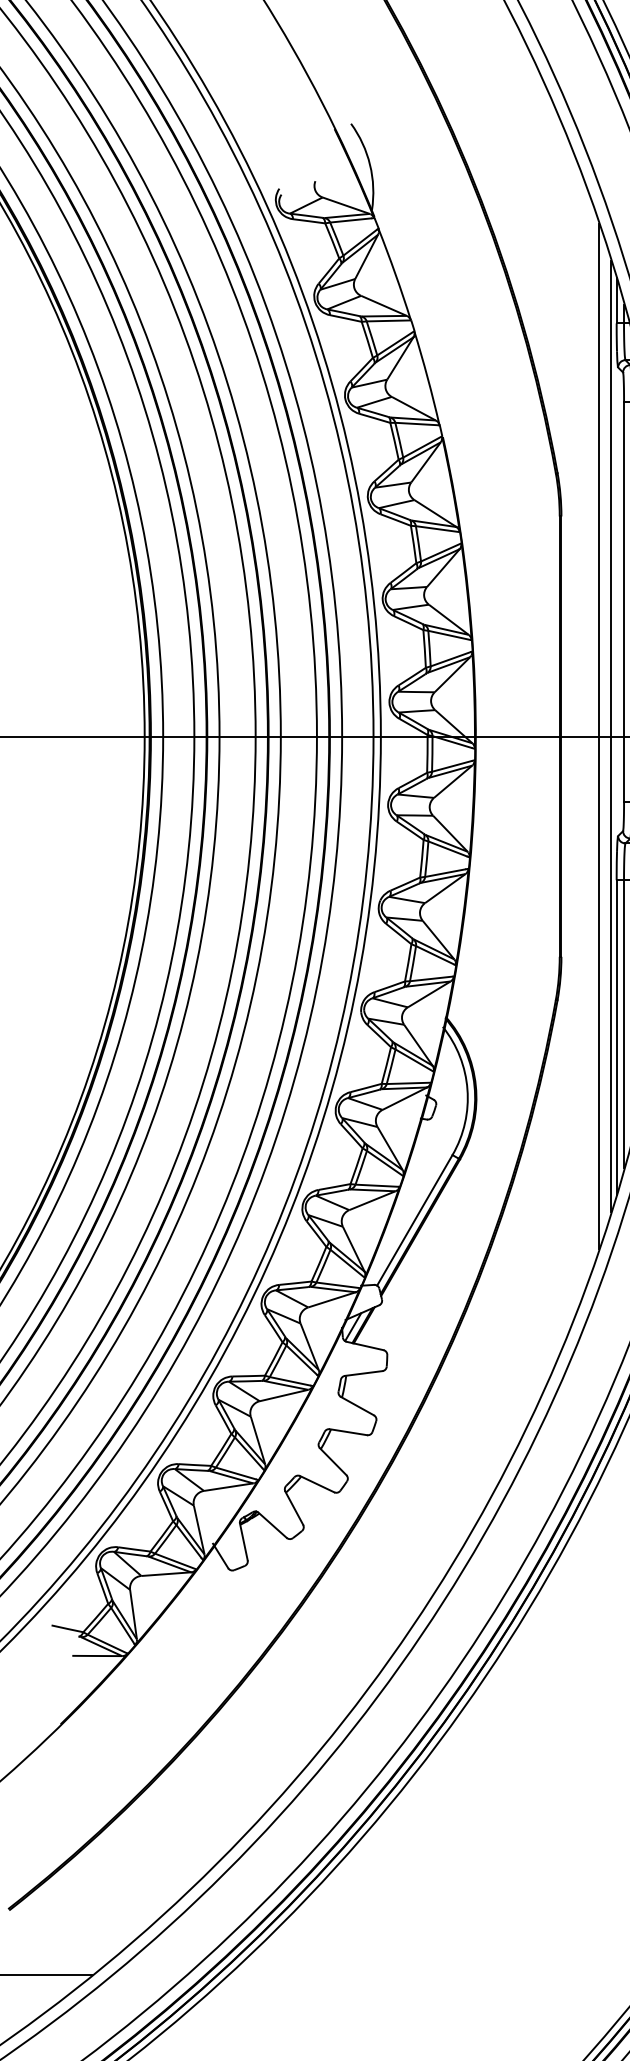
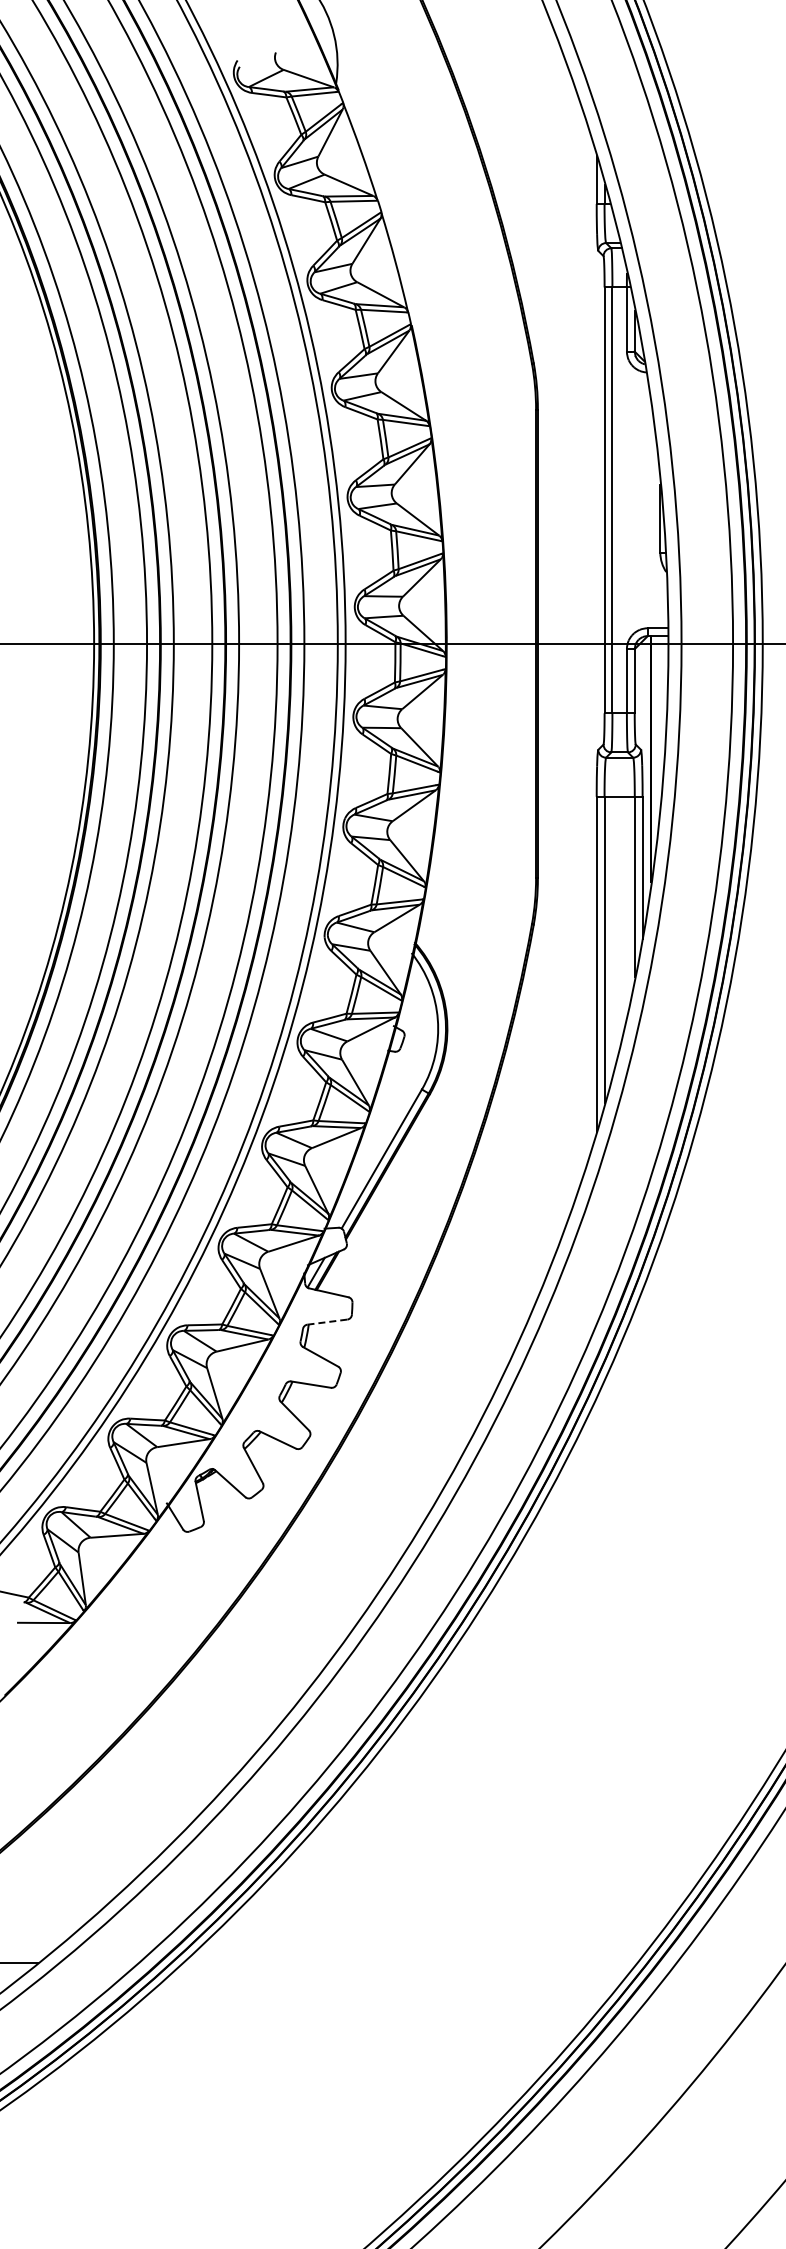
line: (598, 736) -> (577, 643), removed
line: (610, 736) -> (590, 643), removed
line: (363, 1373) -> (327, 1322), solid -> dashed

